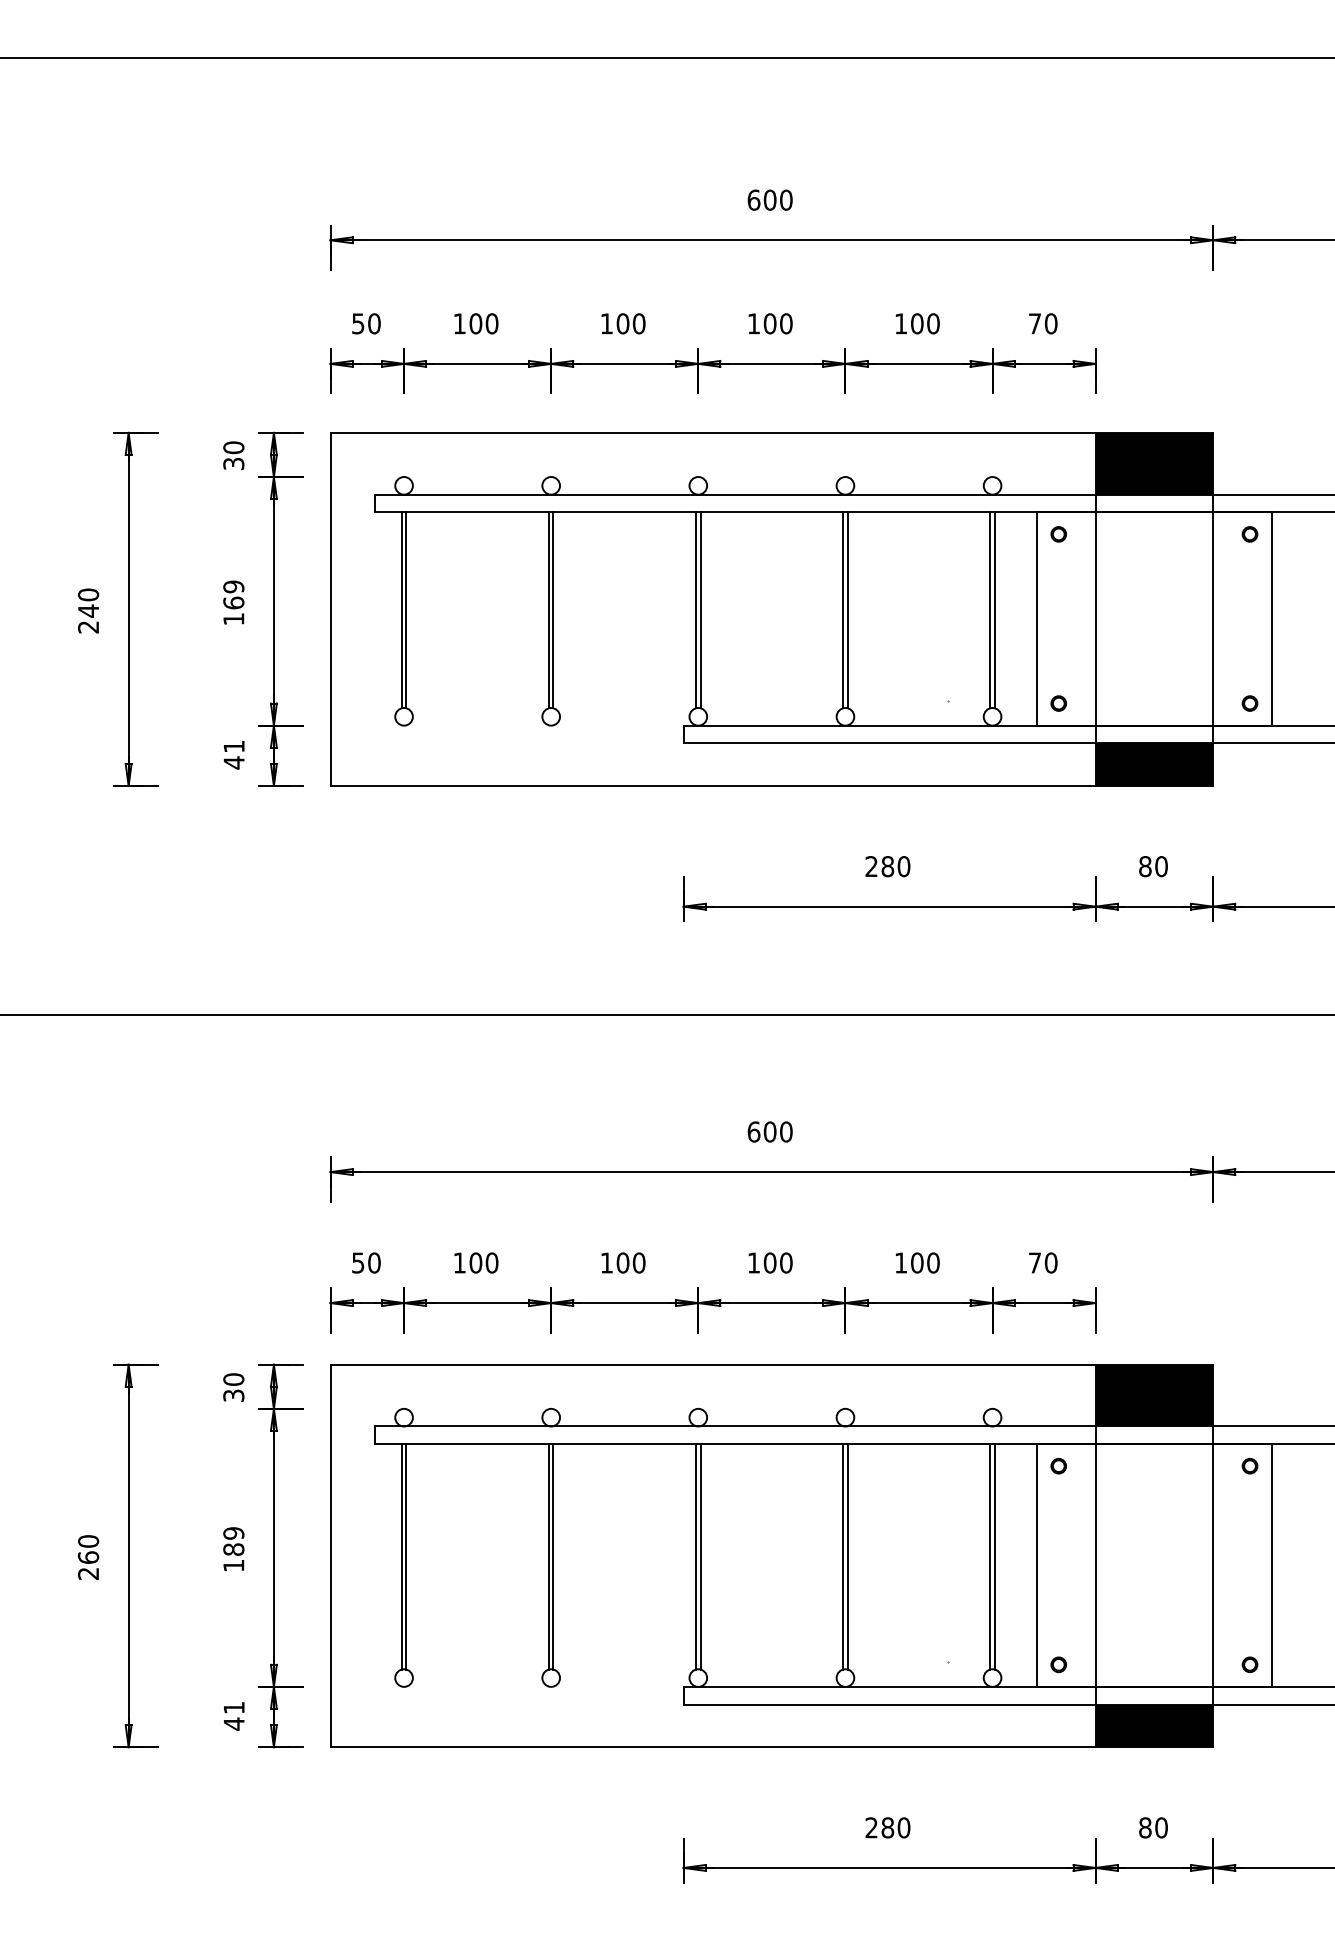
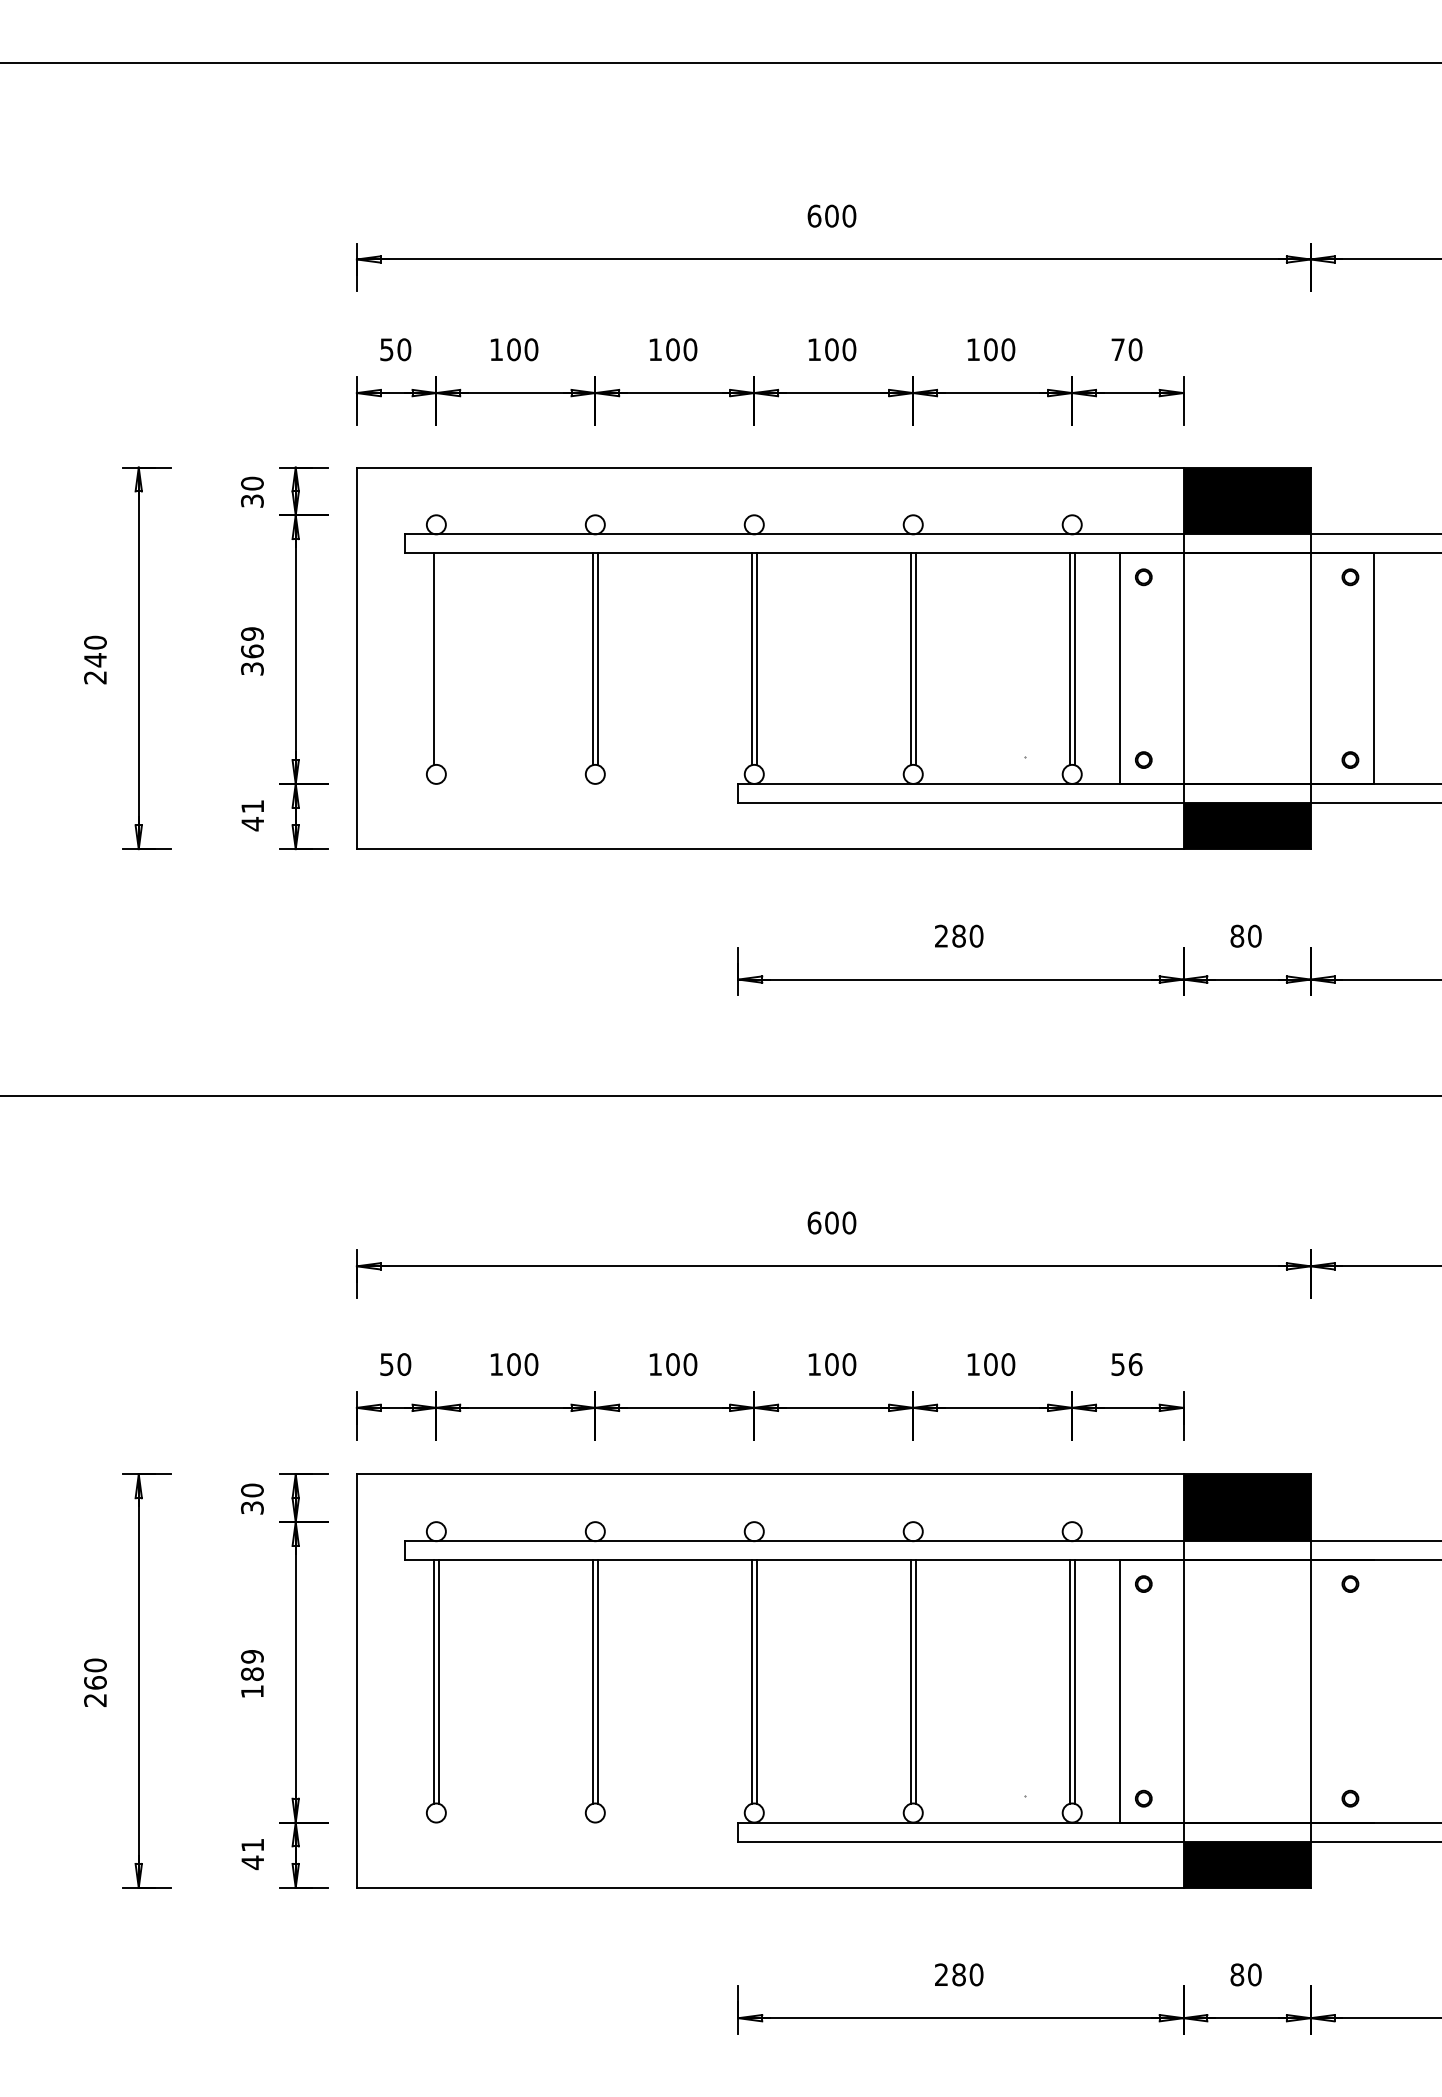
line: (406, 610) -> (438, 659), removed
text: (233, 618) -> (252, 668), 169 -> 369
text: (1042, 1262) -> (1126, 1364), 70 -> 56
line: (1272, 1565) -> (1374, 1691), removed

